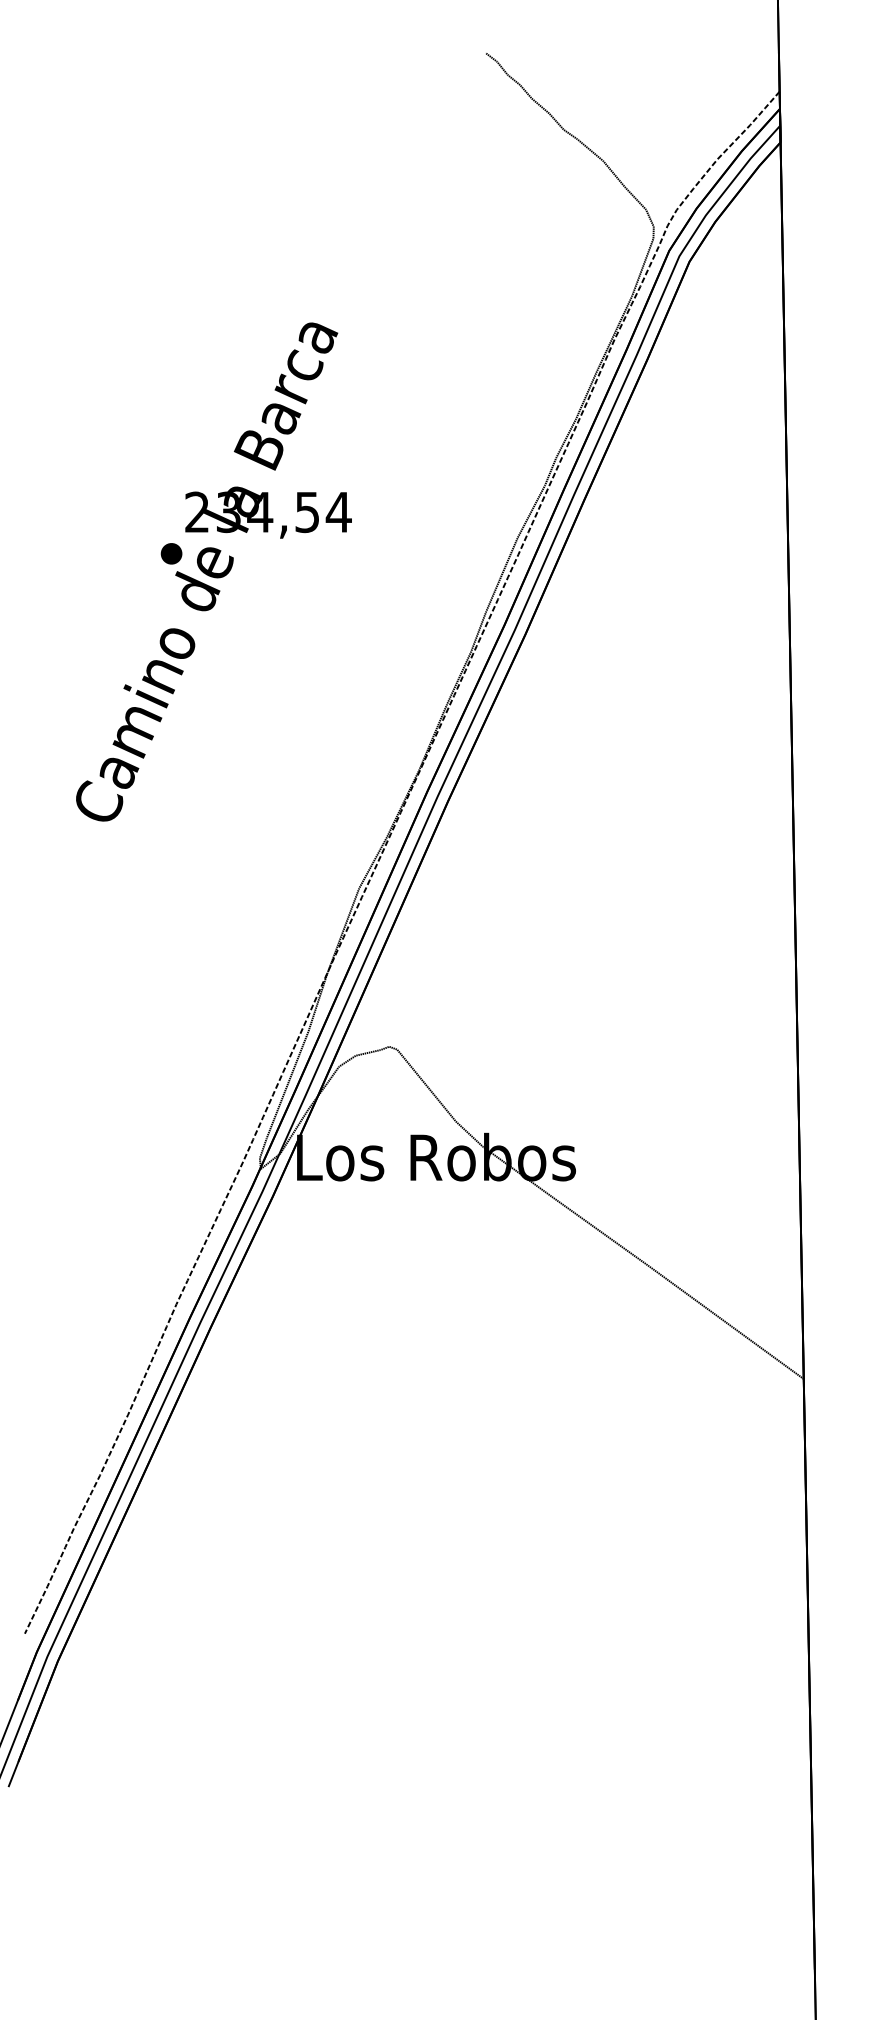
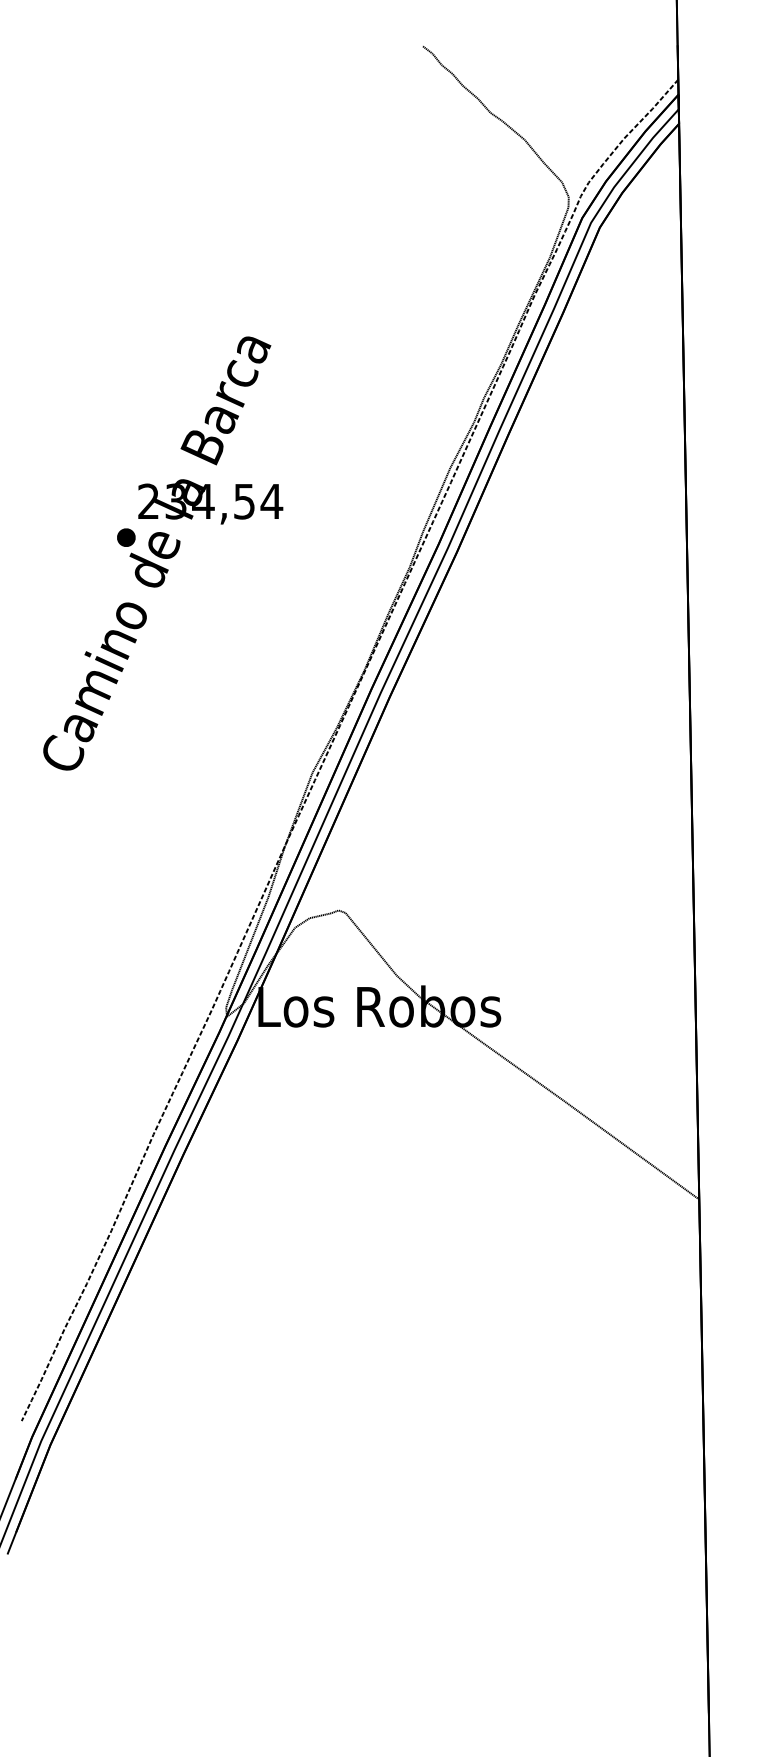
text: (214, 572) -> (163, 553), moved

